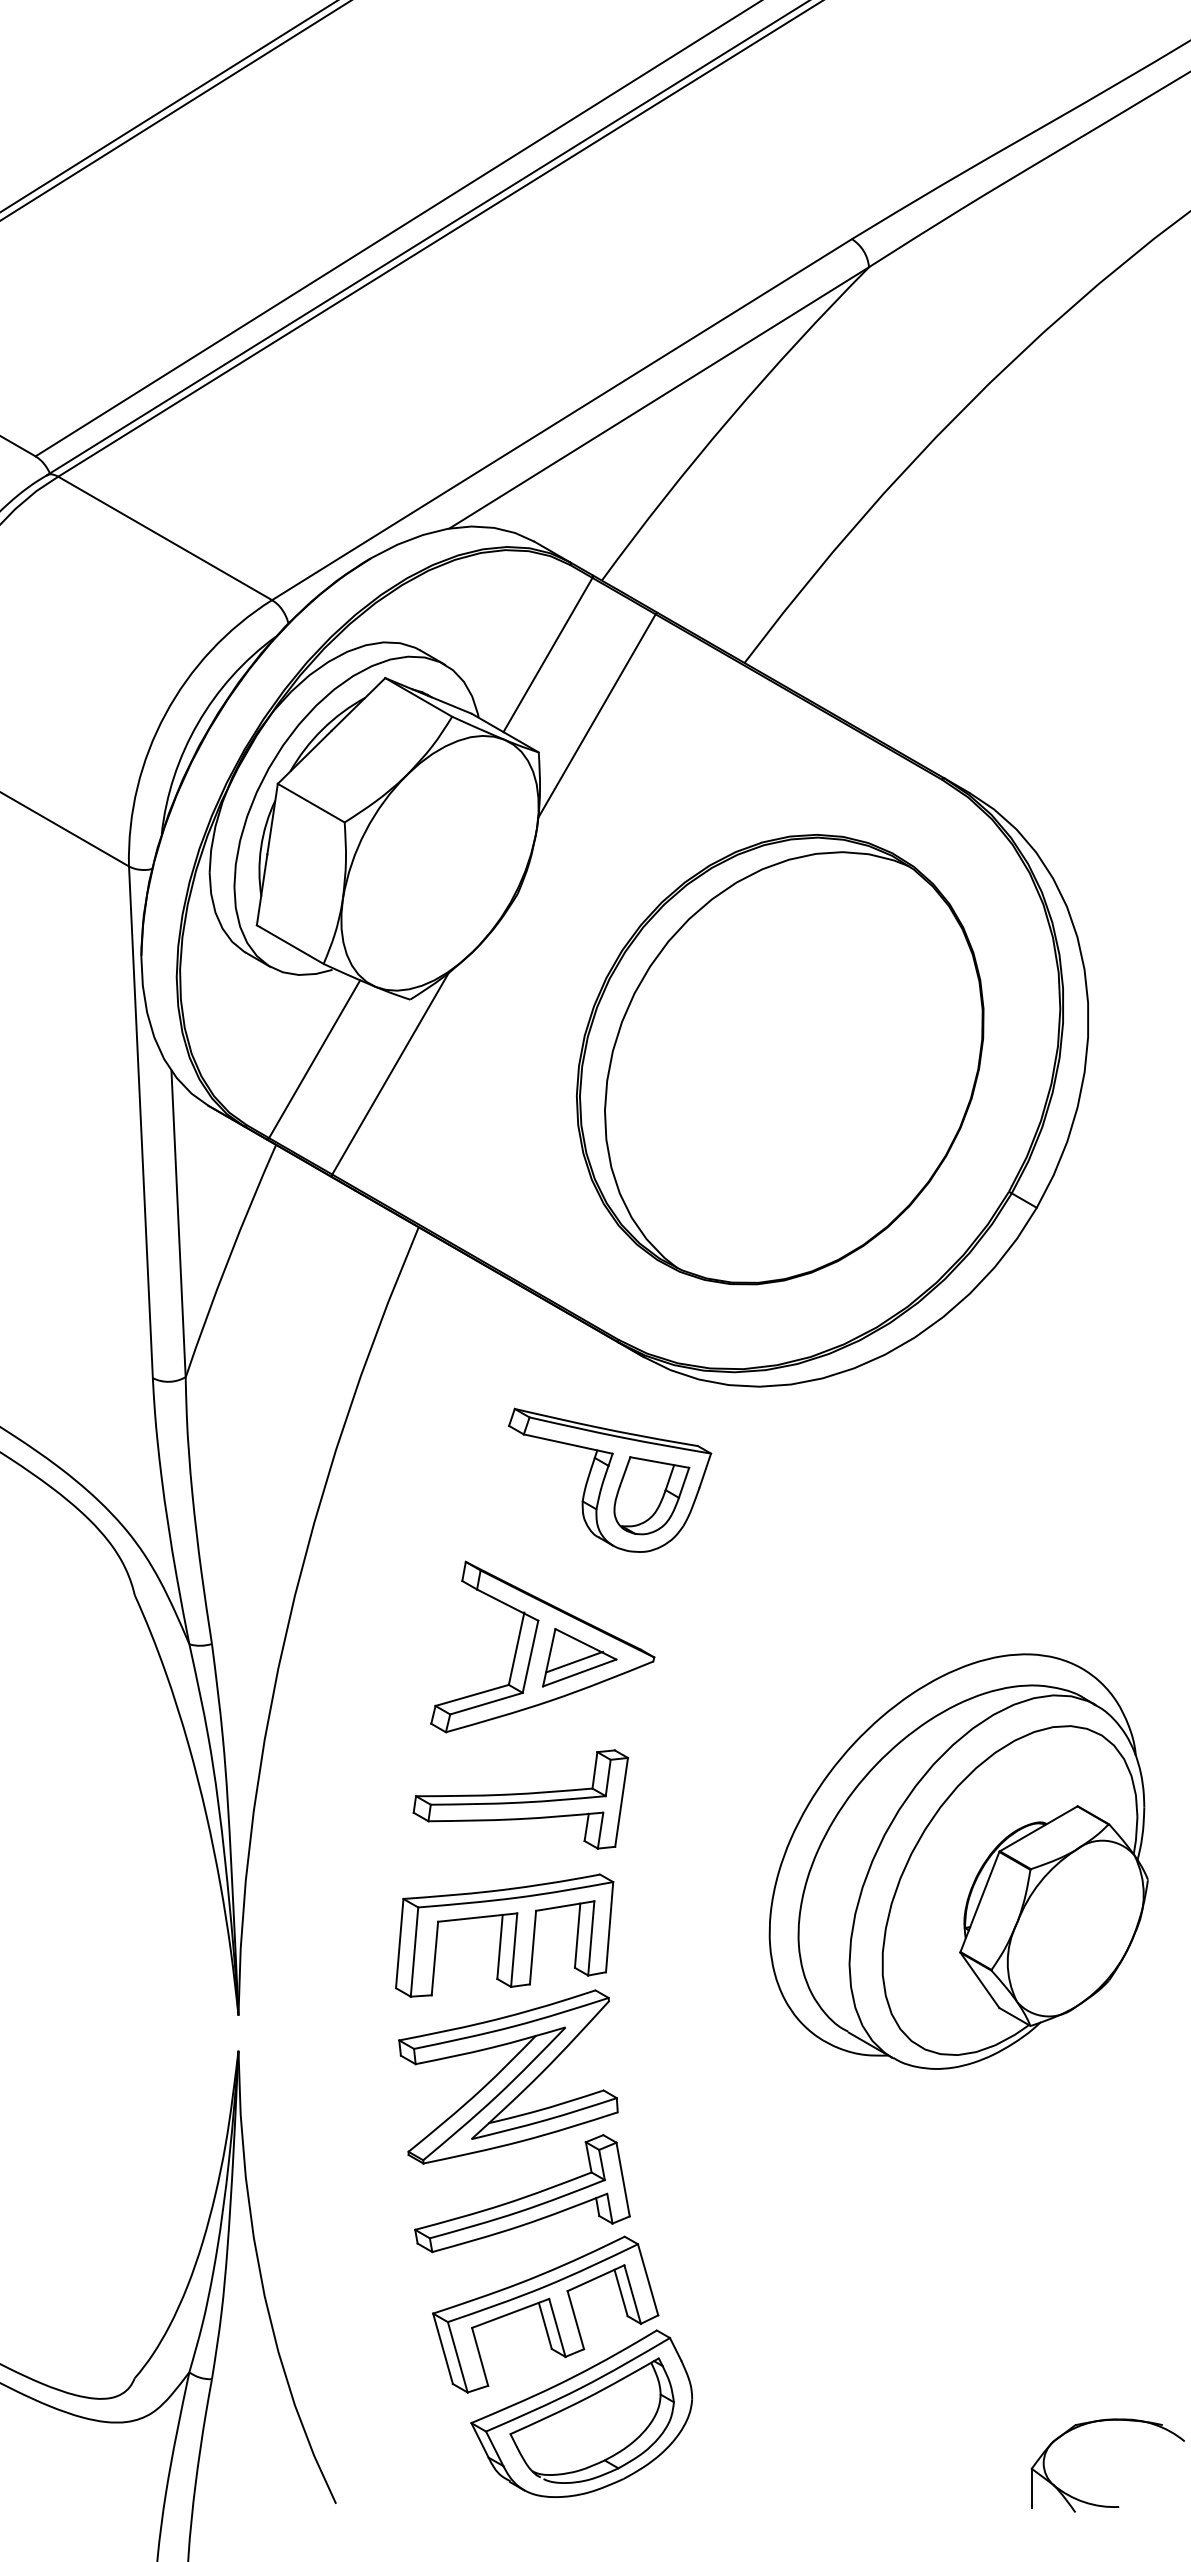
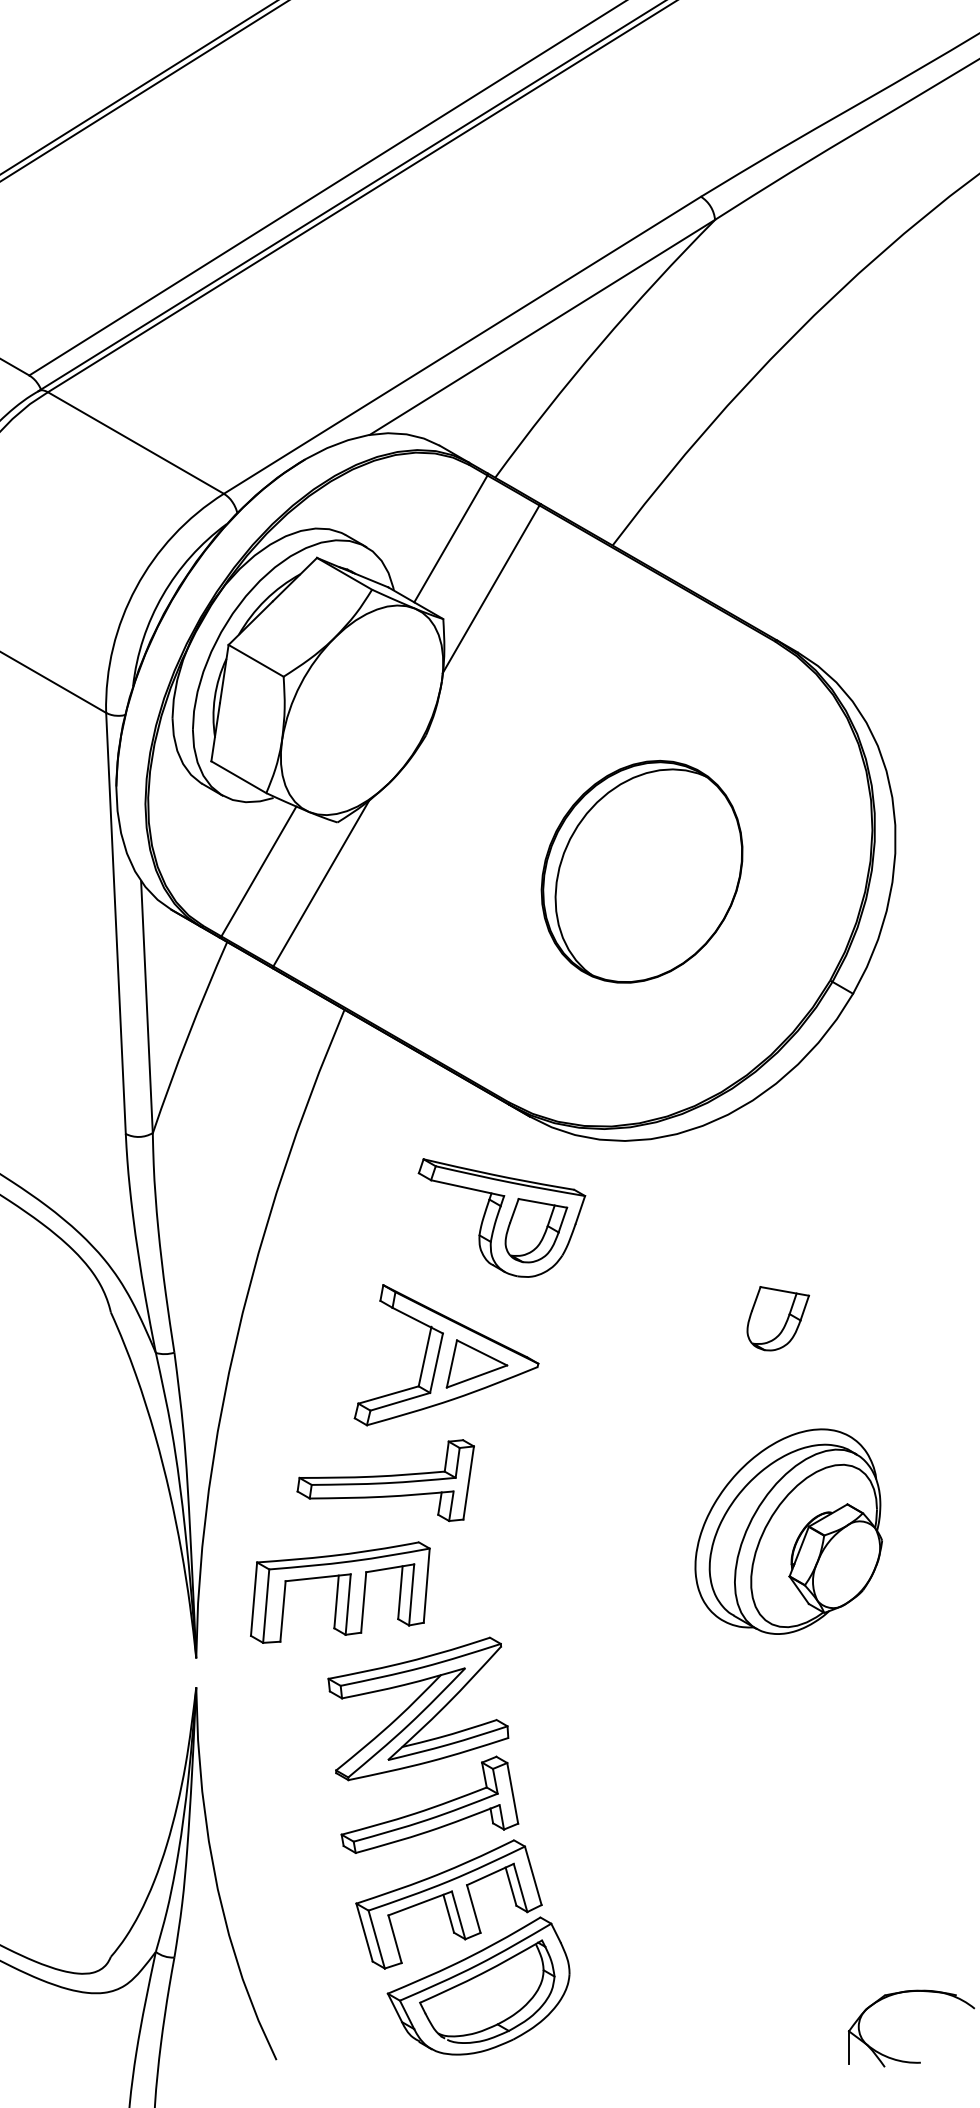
part: (780, 1059) -> (642, 871), size x0.6
part: (945, 1602) -> (777, 1318), added
line: (574, 1661) -> (472, 1367), removed
part: (520, 1799) -> (385, 1480), moved
part: (958, 1861) -> (788, 1531), size x0.6
part: (504, 1935) -> (340, 1592), moved

